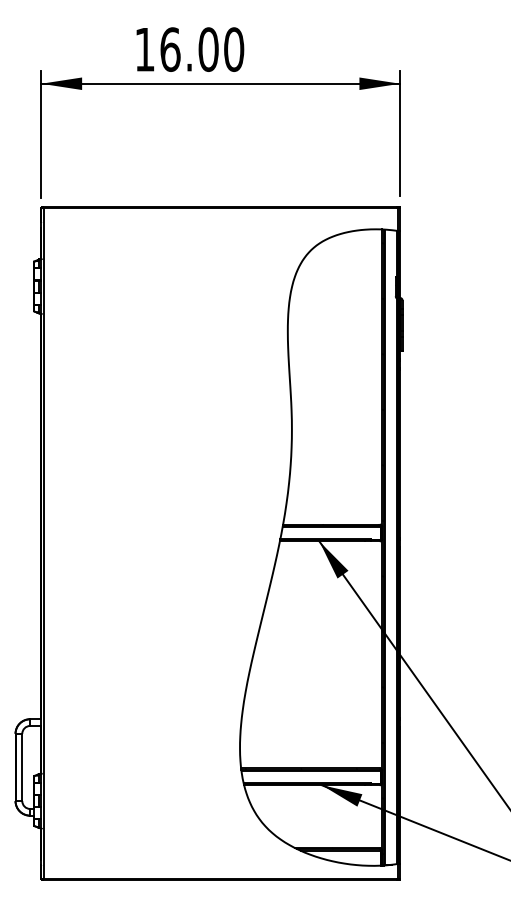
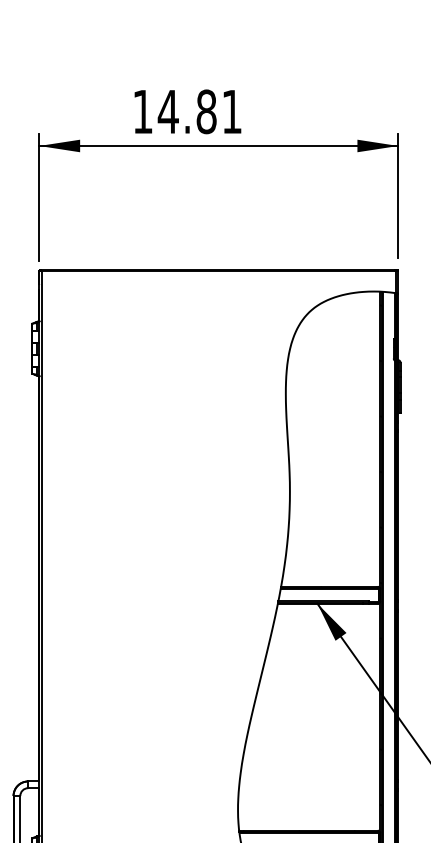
text: (201, 49) -> (199, 111), 16.00 -> 14.81

